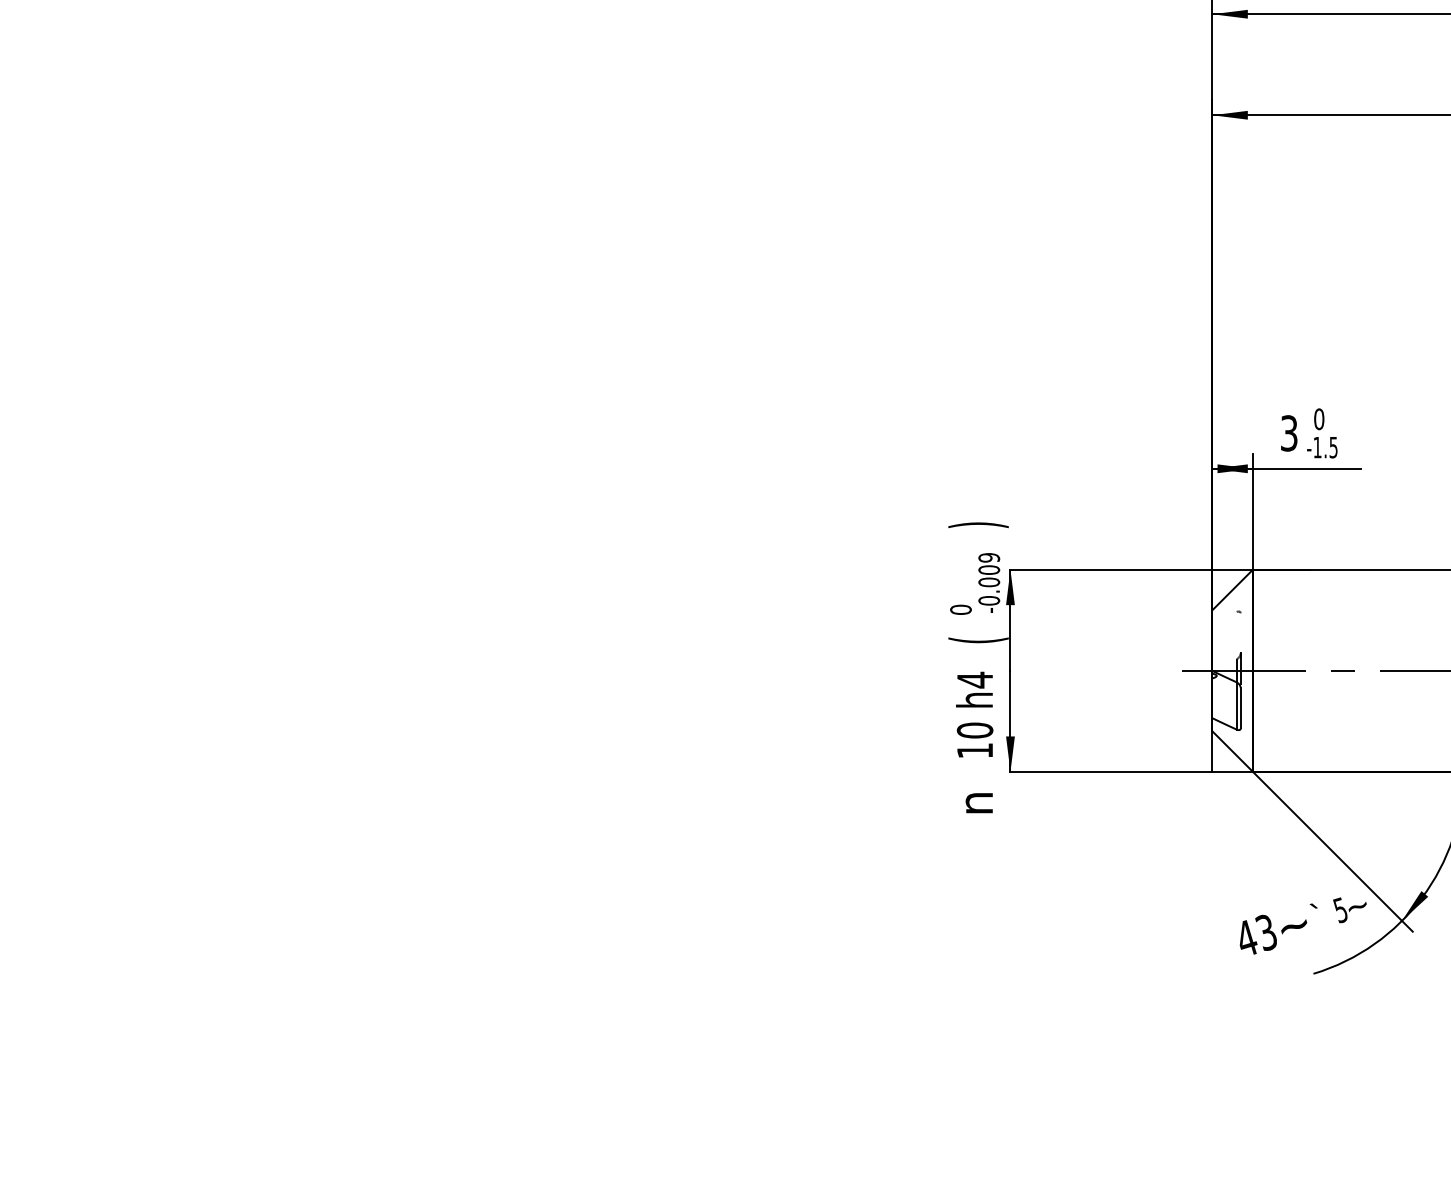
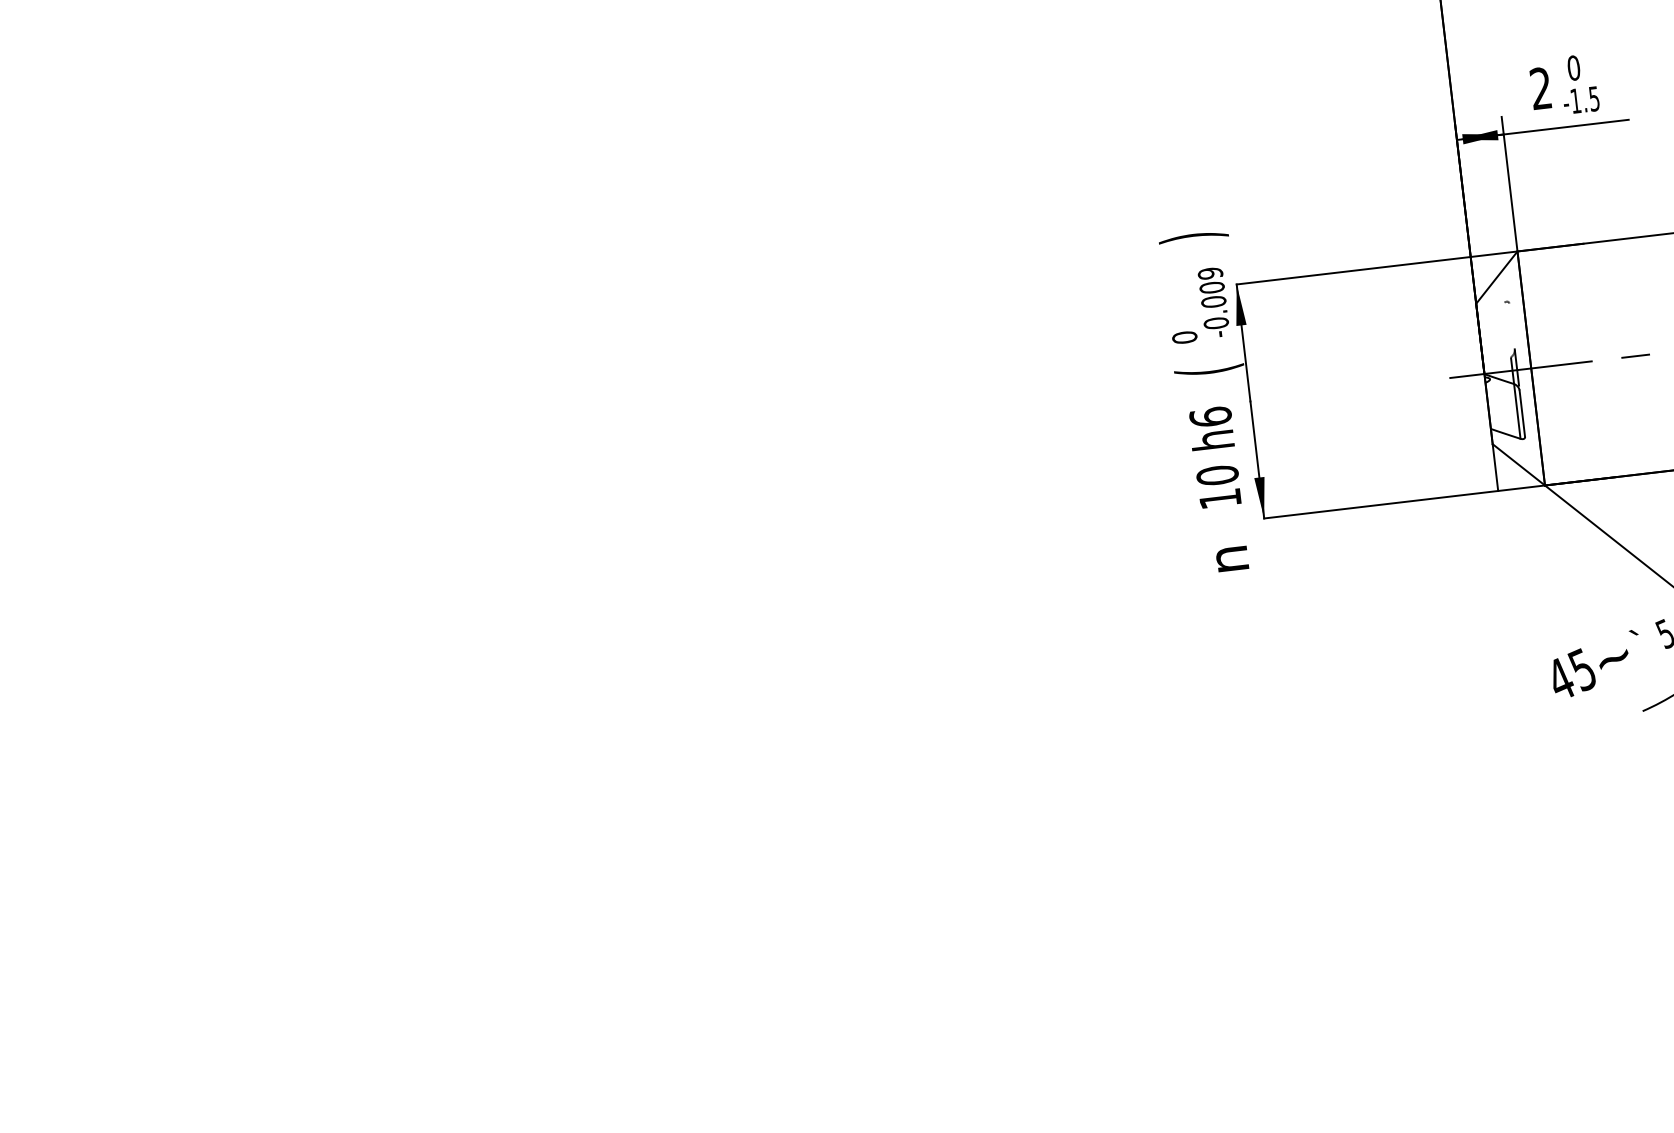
text: (1289, 433) -> (1541, 88), 3 -> 2
text: (974, 679) -> (1209, 416), h4 -> h6
text: (1265, 932) -> (1581, 669), 43 -> 45

